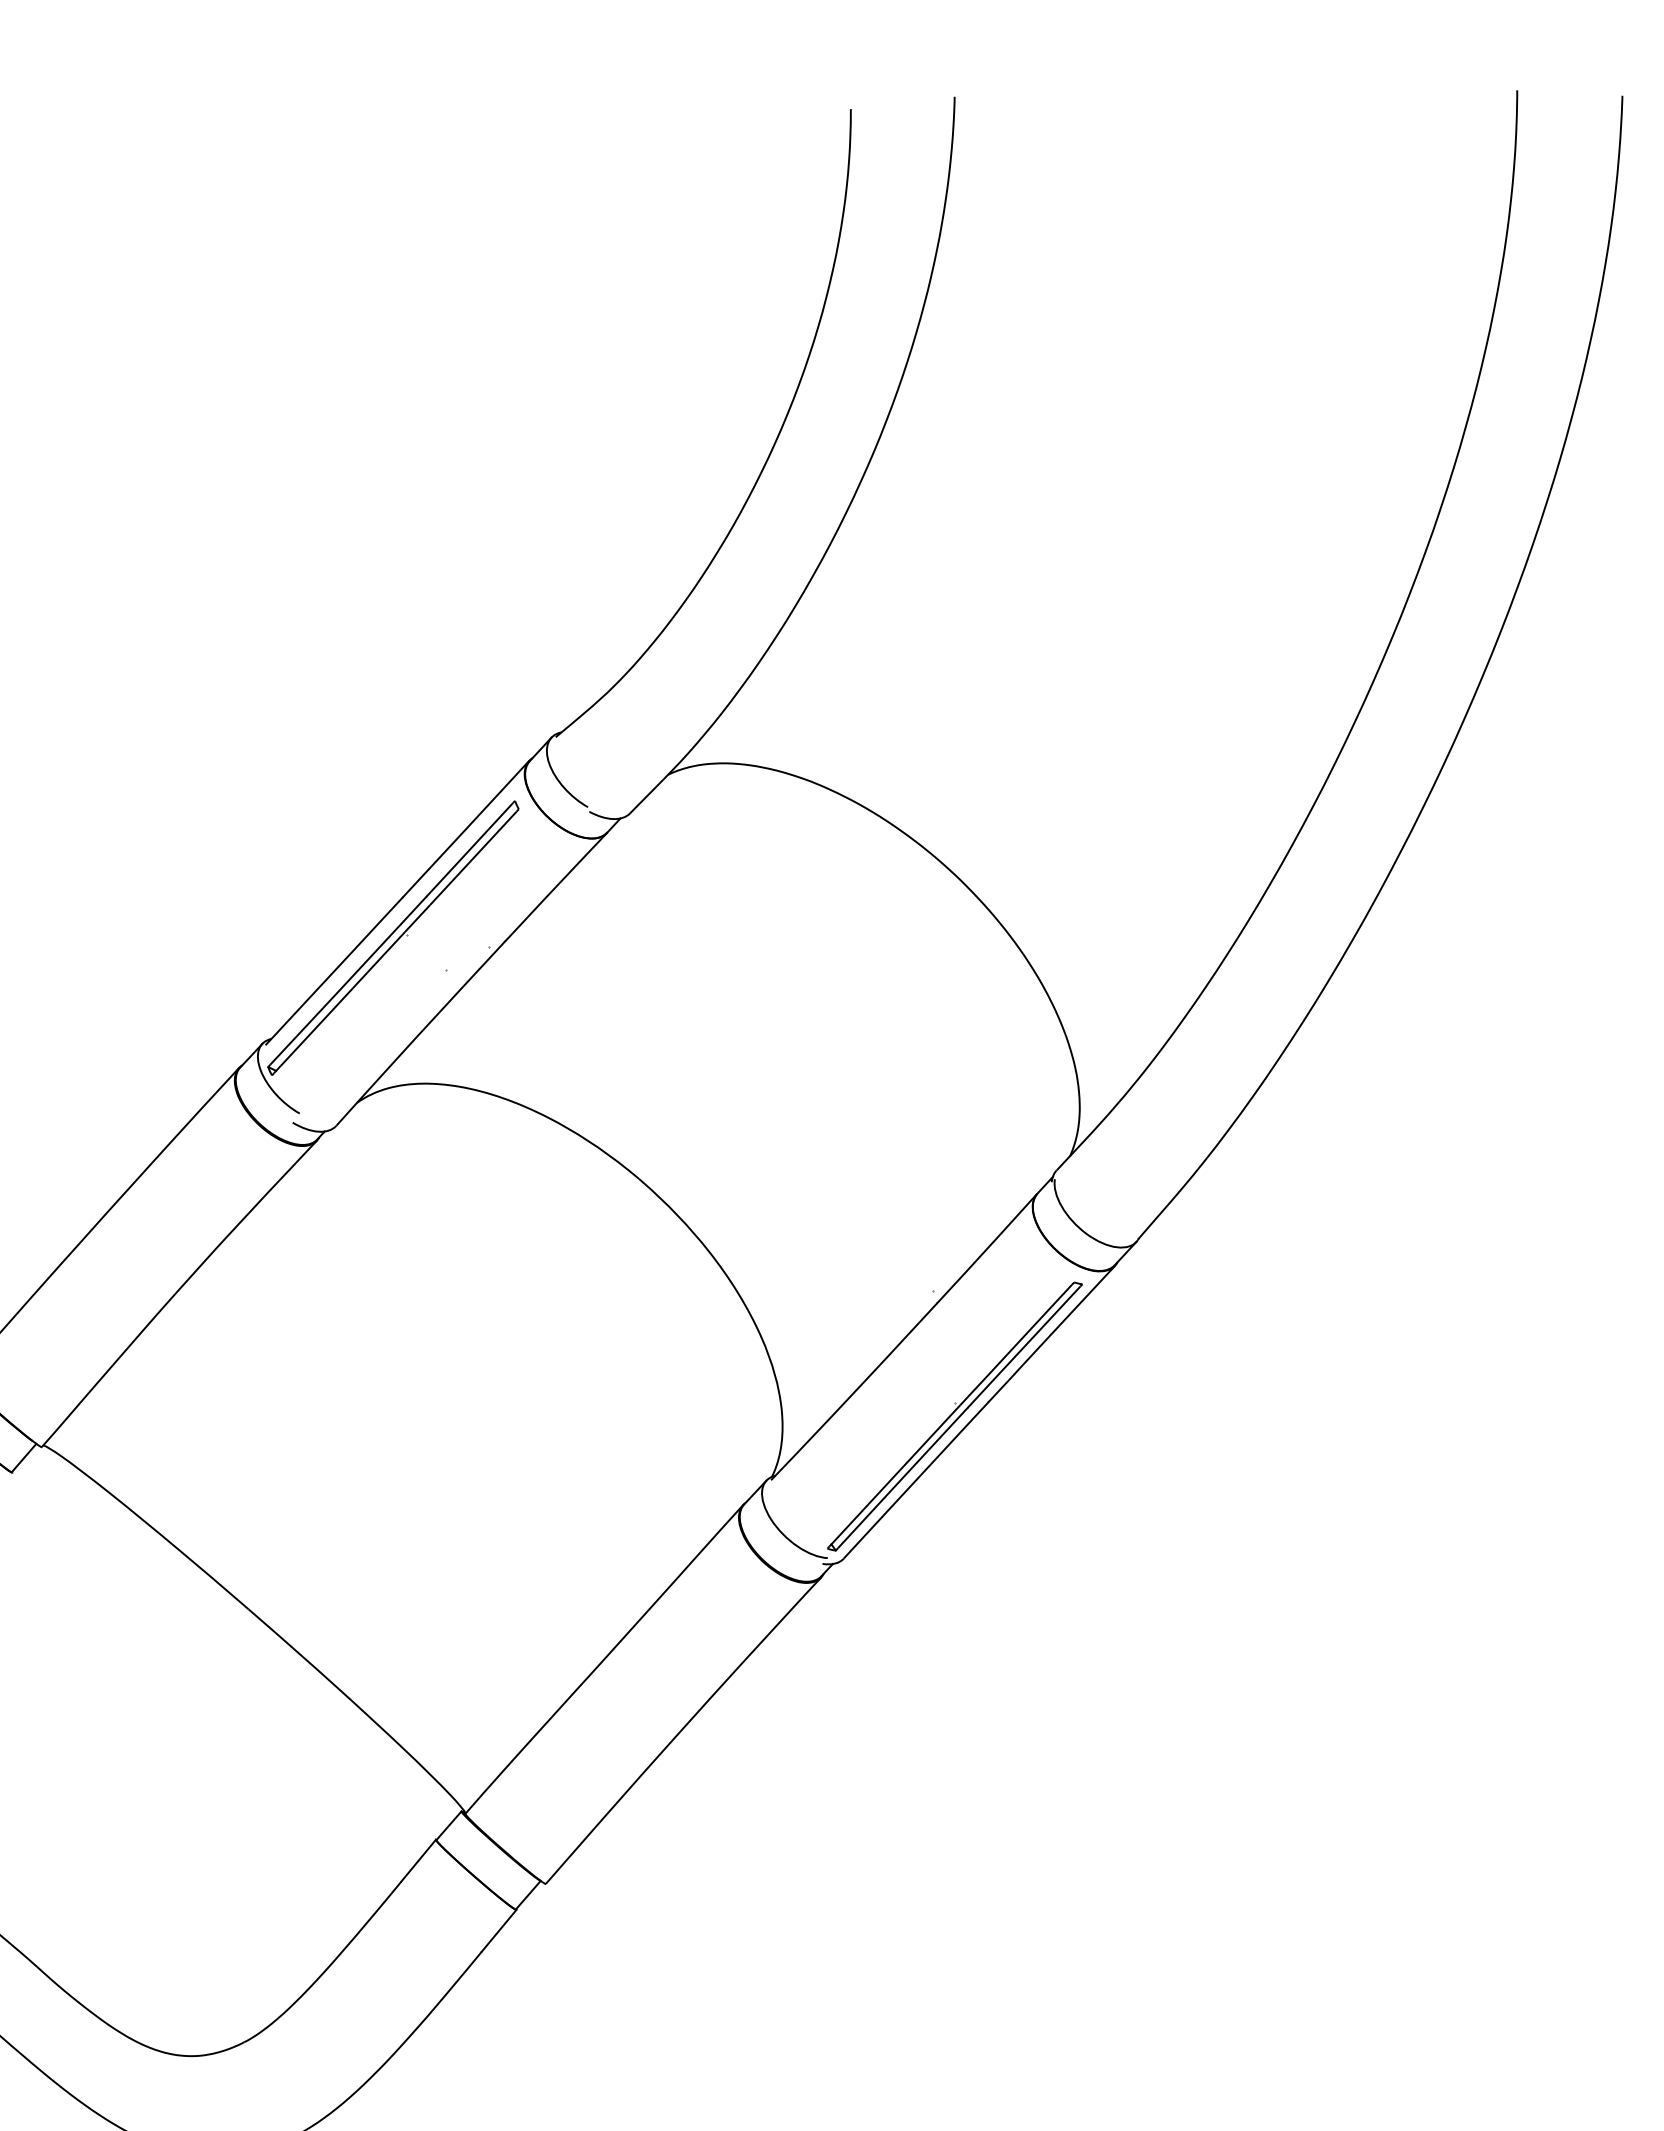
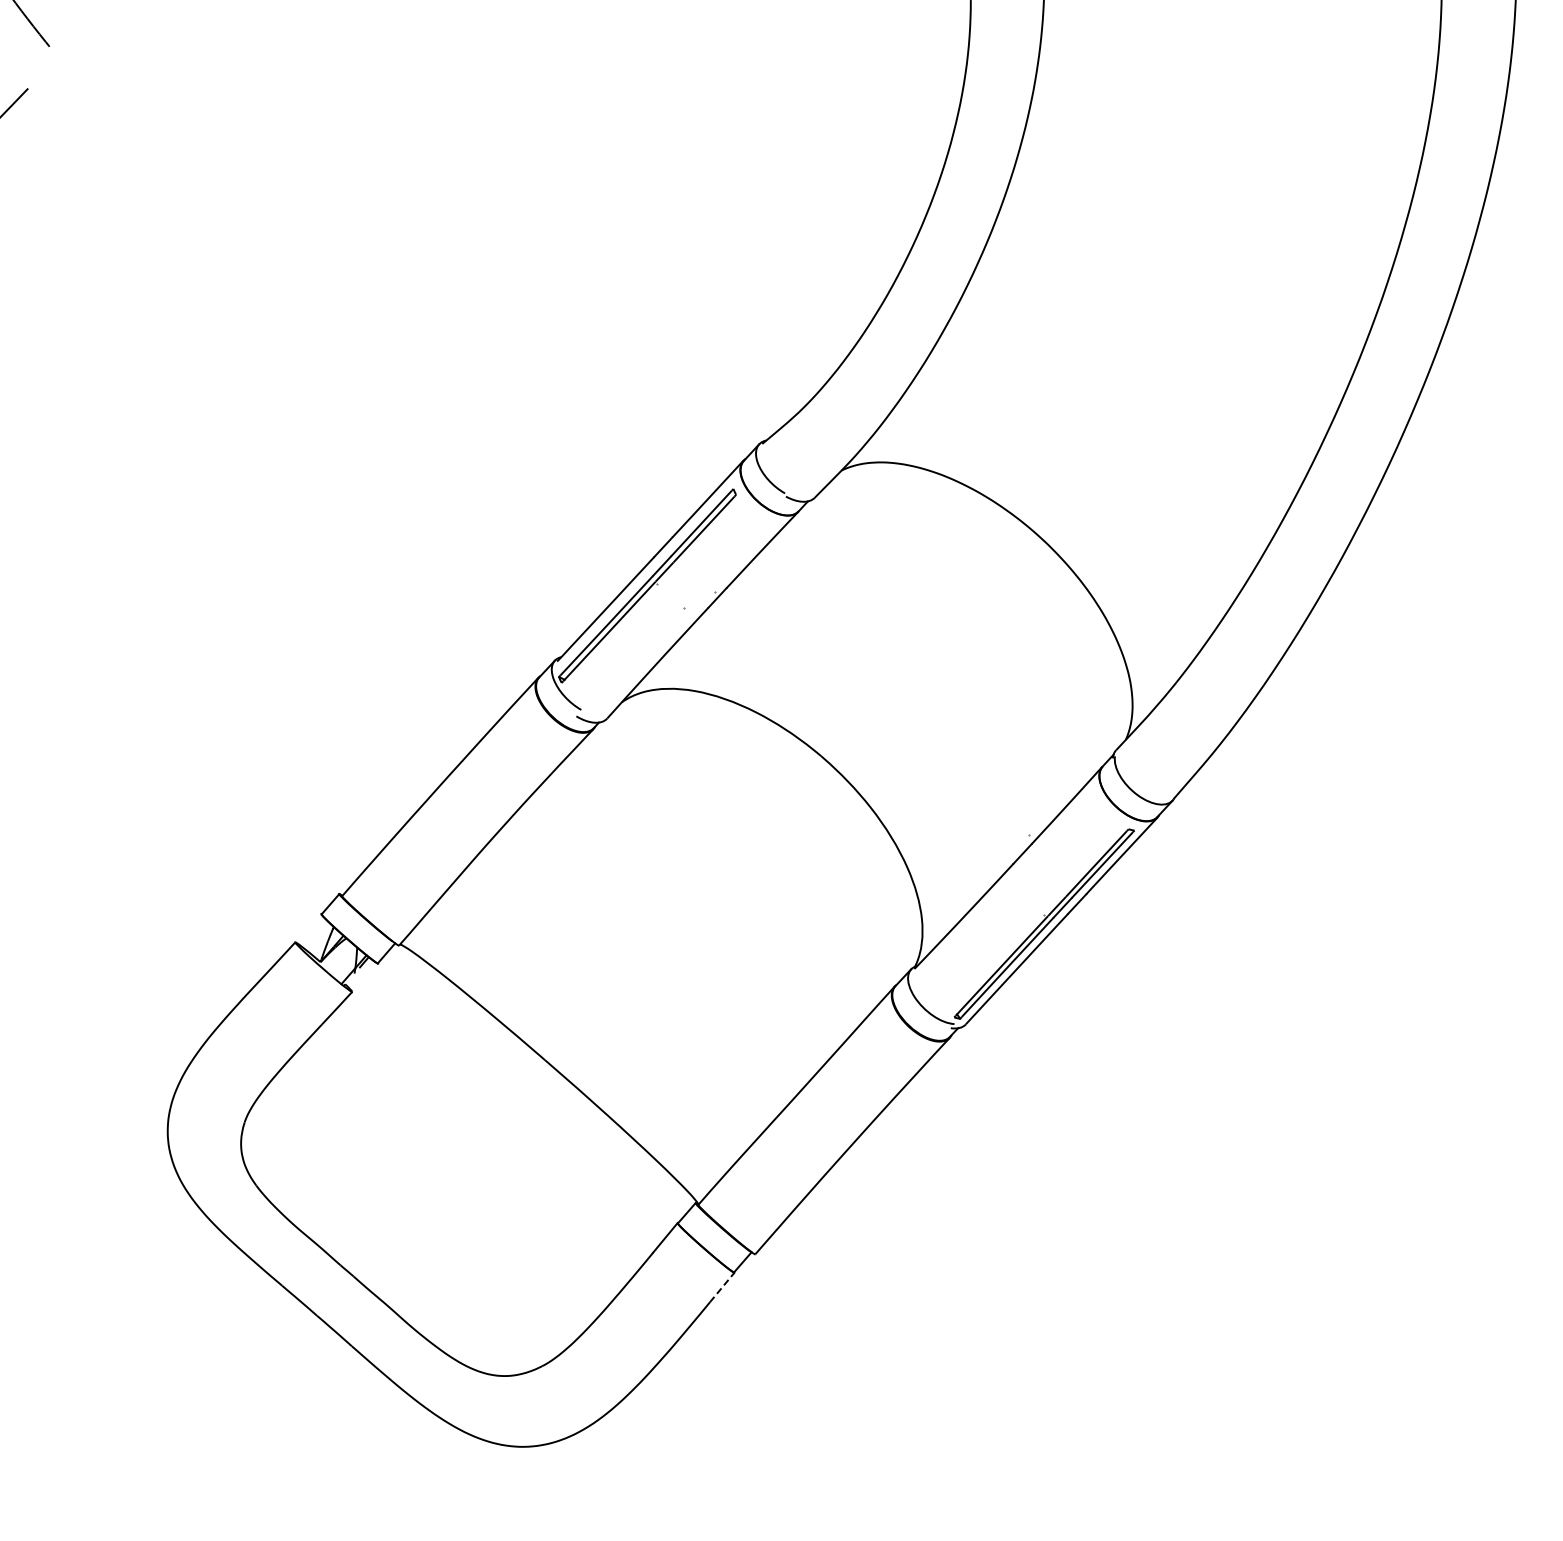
line: (499, 1930) -> (722, 1287), solid -> dashed

